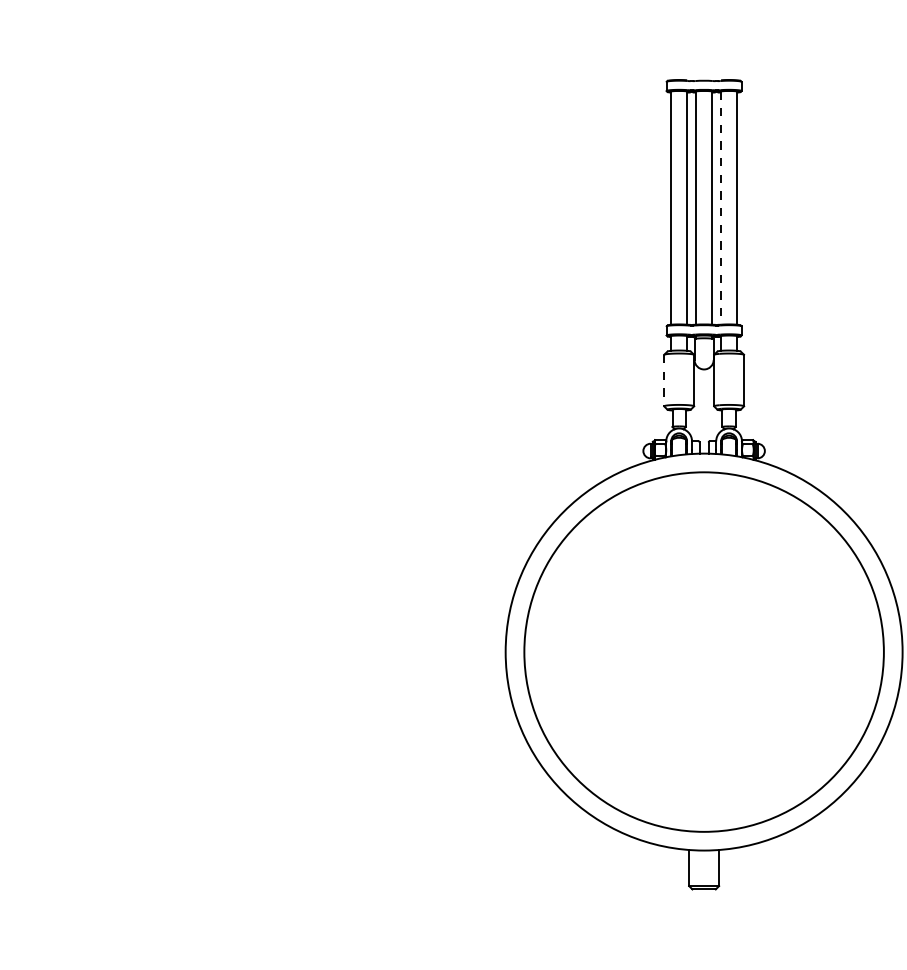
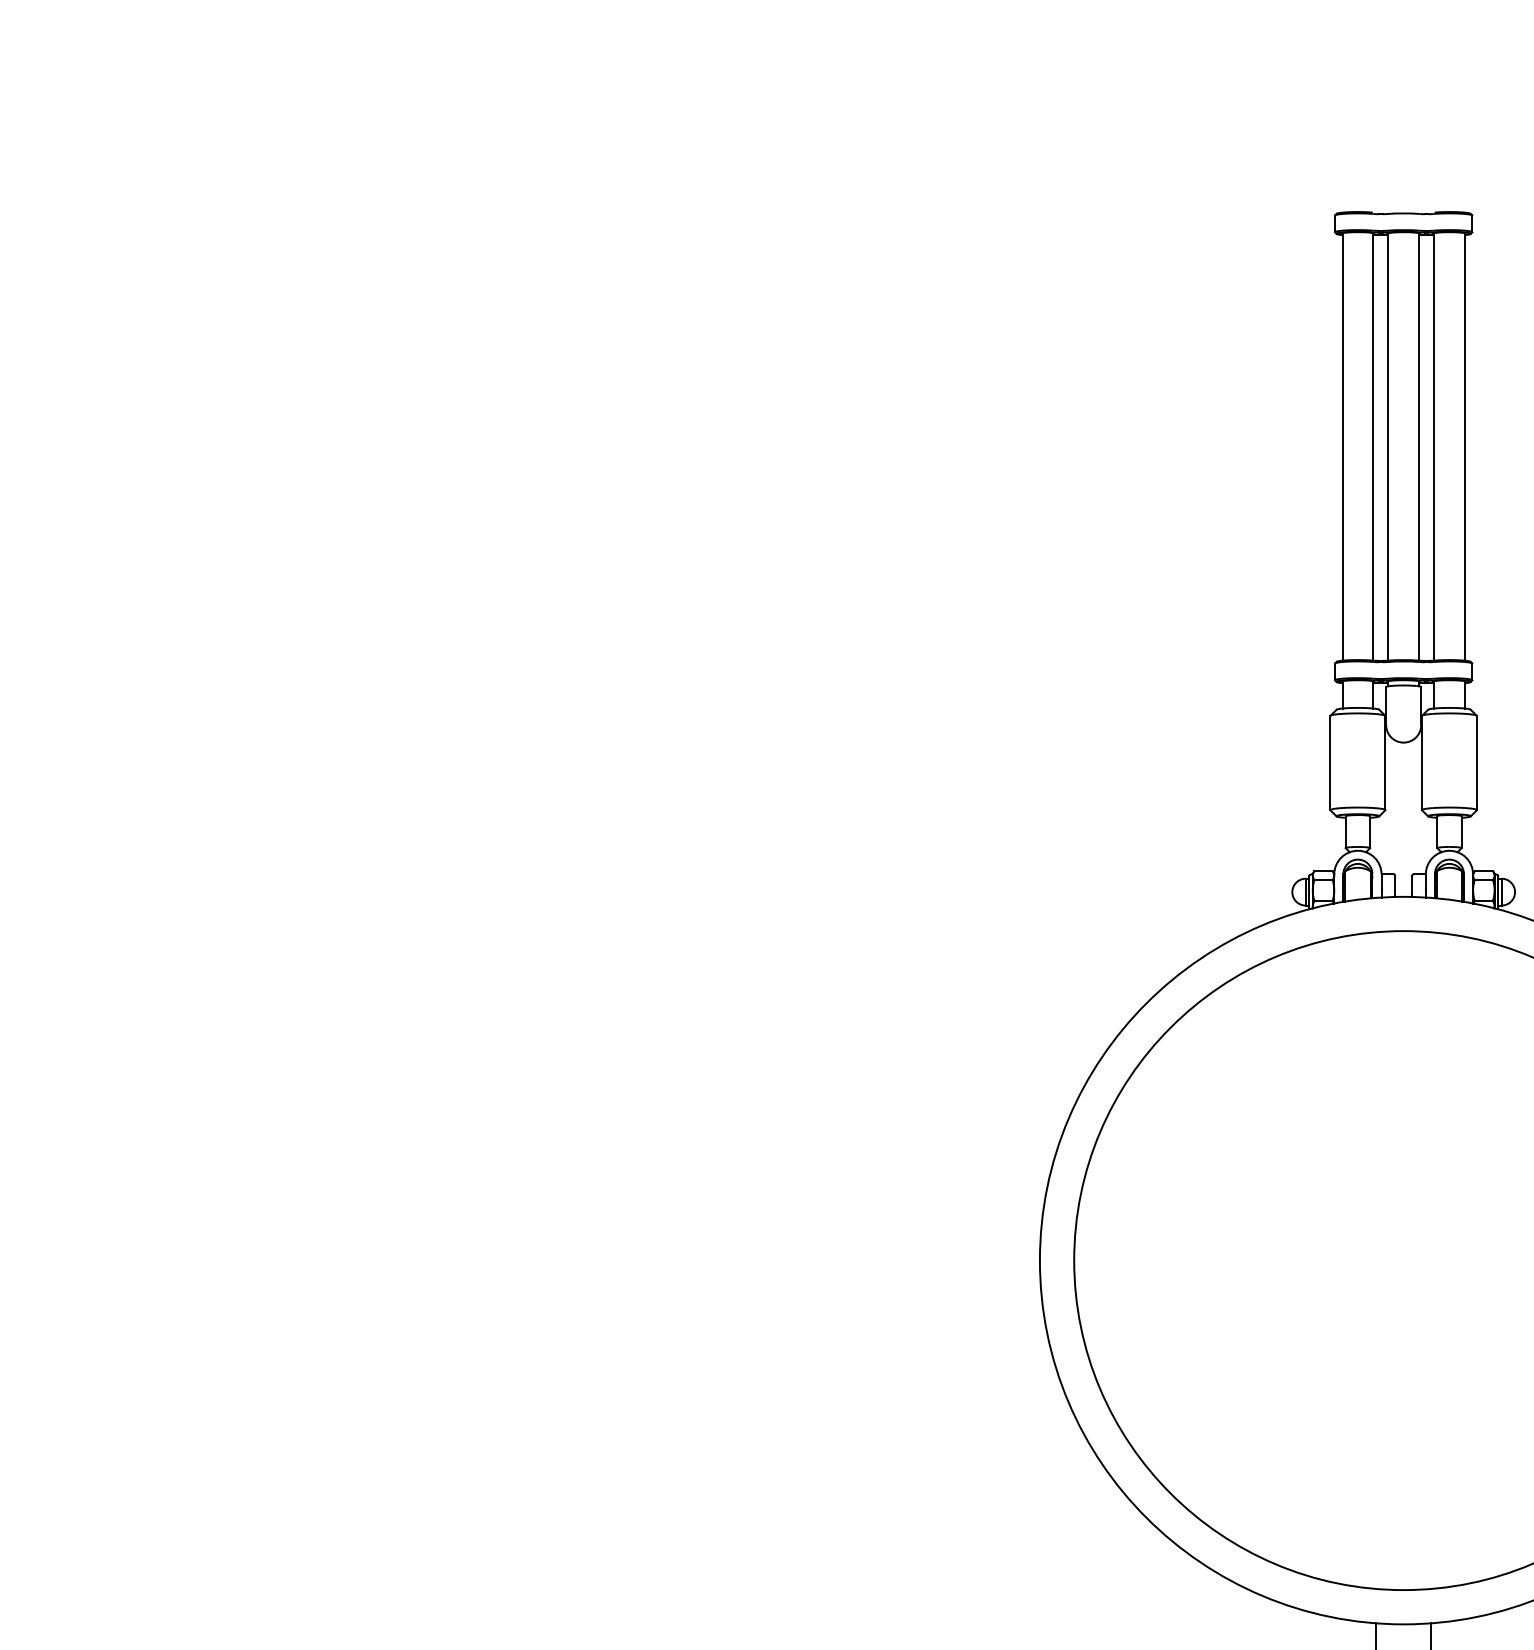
line: (720, 208) -> (1433, 447), dashed -> solid
line: (664, 380) -> (1331, 762), dashed -> solid

